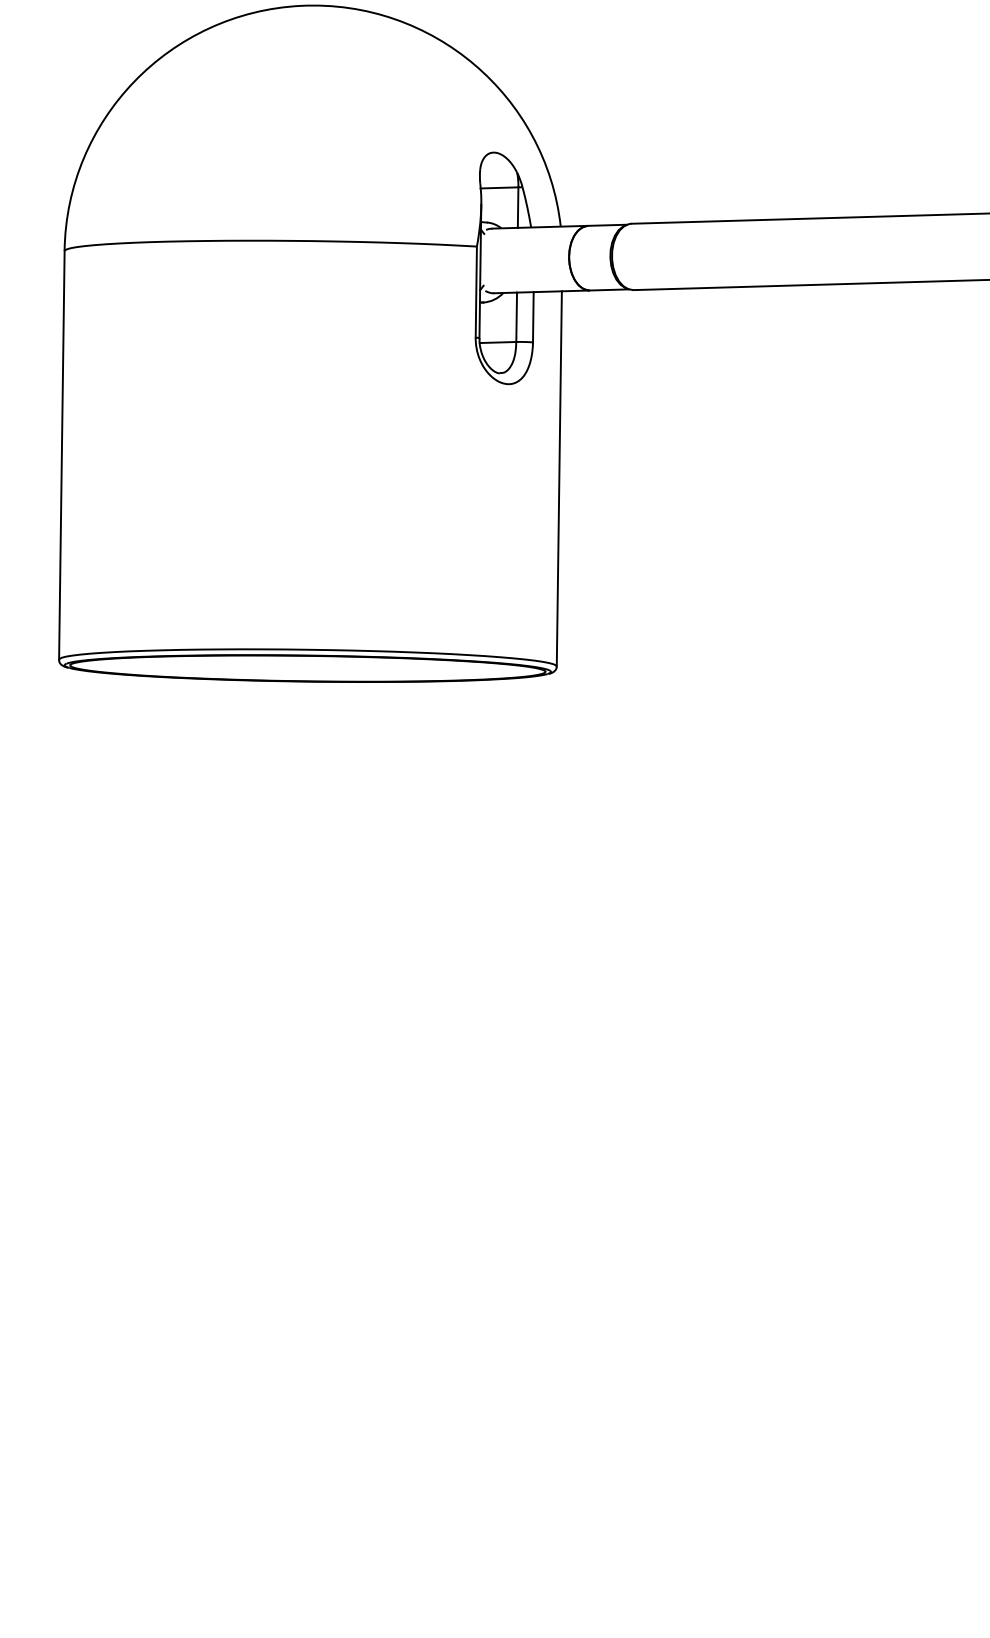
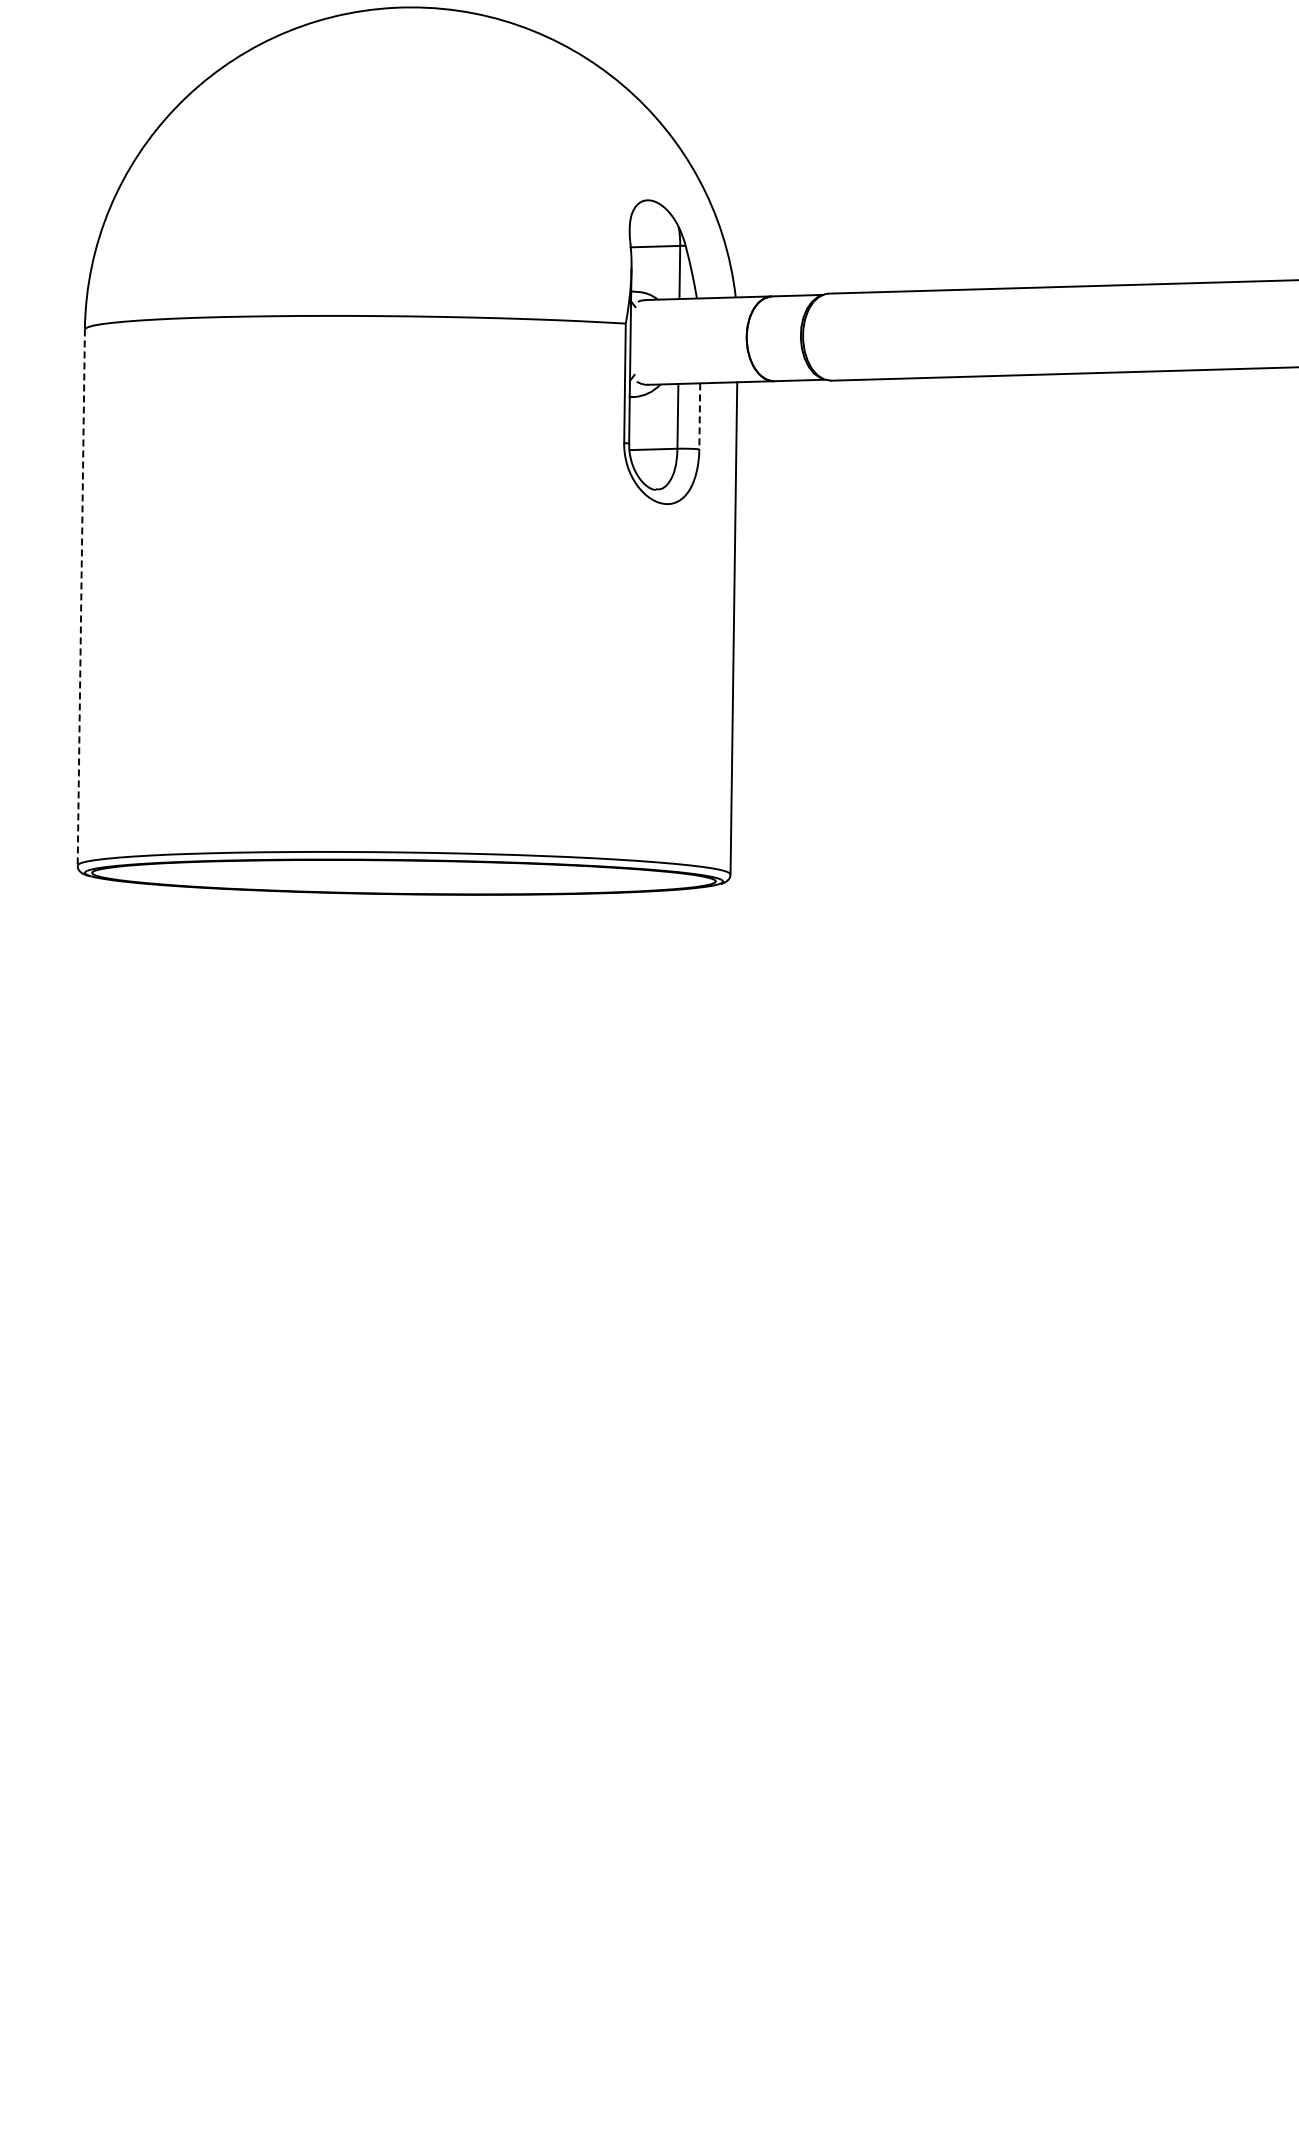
line: (533, 317) -> (699, 416), solid -> dashed
line: (62, 456) -> (81, 598), solid -> dashed

